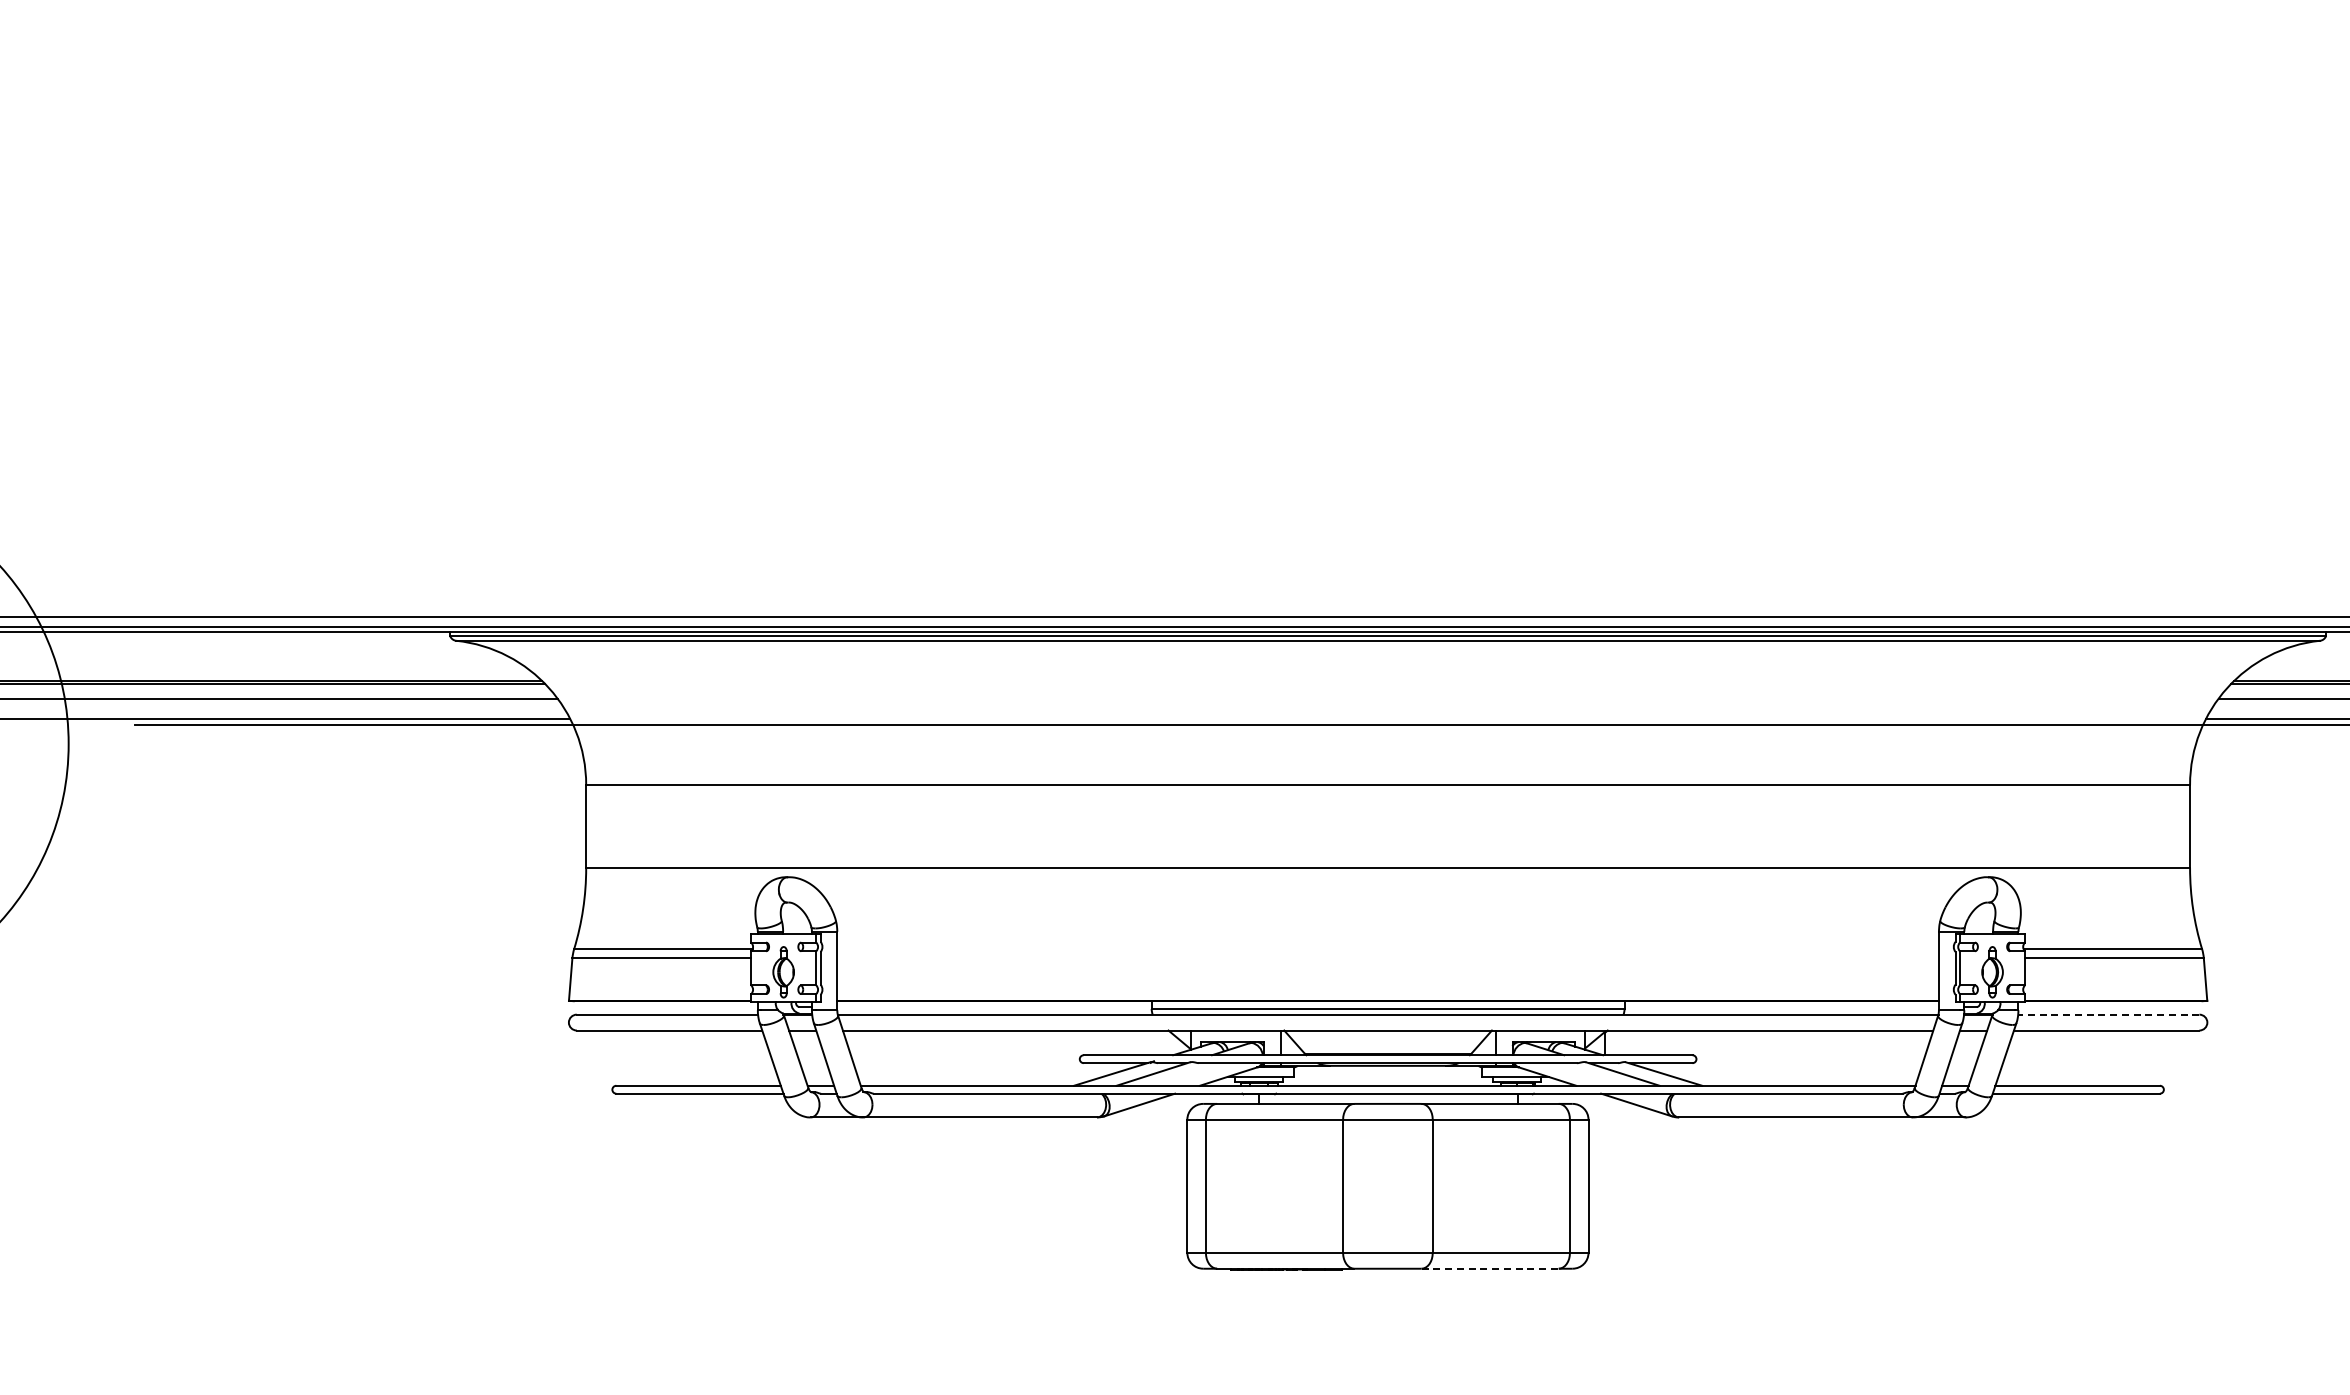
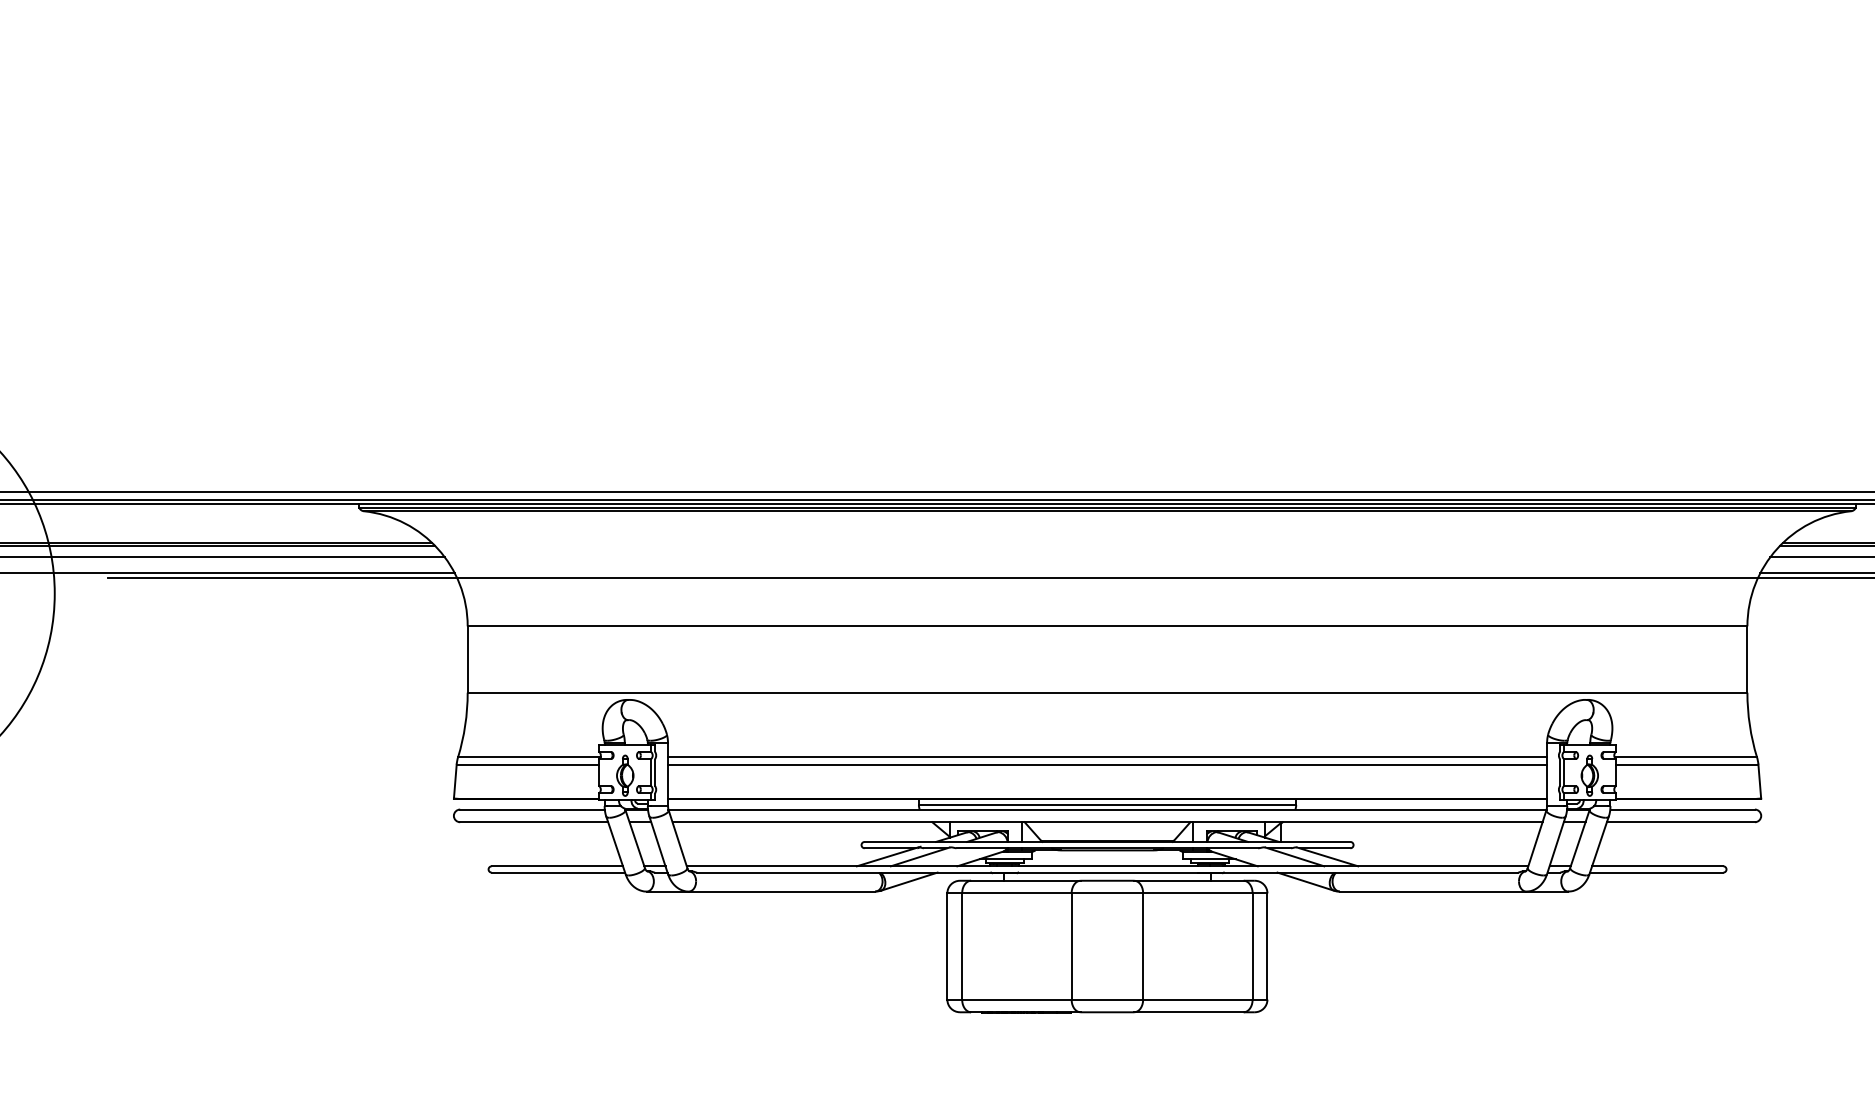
line: (1387, 949) -> (1107, 757), added
line: (1387, 958) -> (1107, 764), added
line: (2108, 1014) -> (1682, 809), dashed -> solid
line: (1490, 1268) -> (1189, 1012), dashed -> solid

